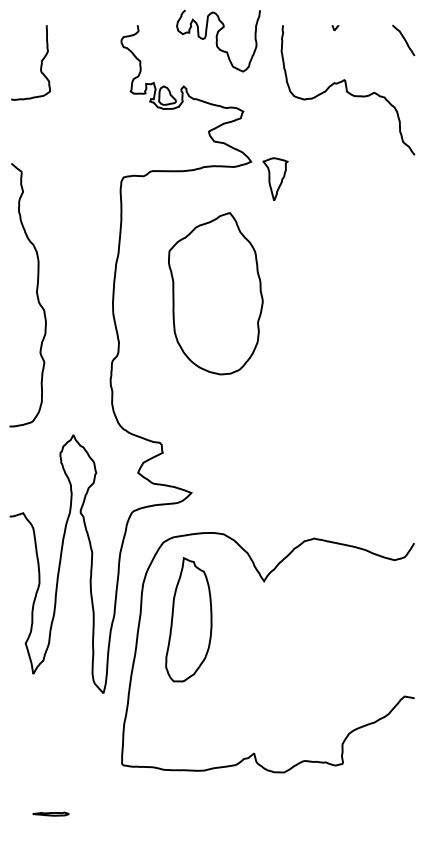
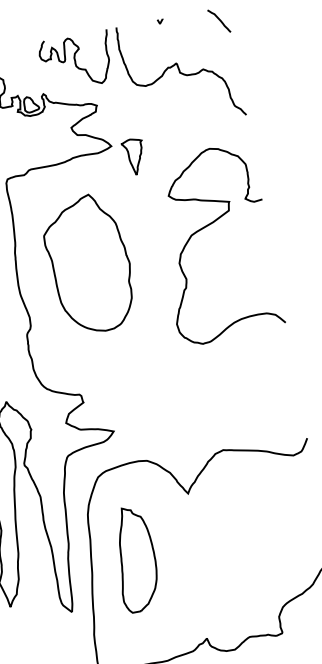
curve: (217, 40) -> (75, 61), moved
curve: (344, 276) -> (207, 227), added
part: (215, 293) -> (89, 264), moved
part: (188, 619) -> (135, 558), moved

